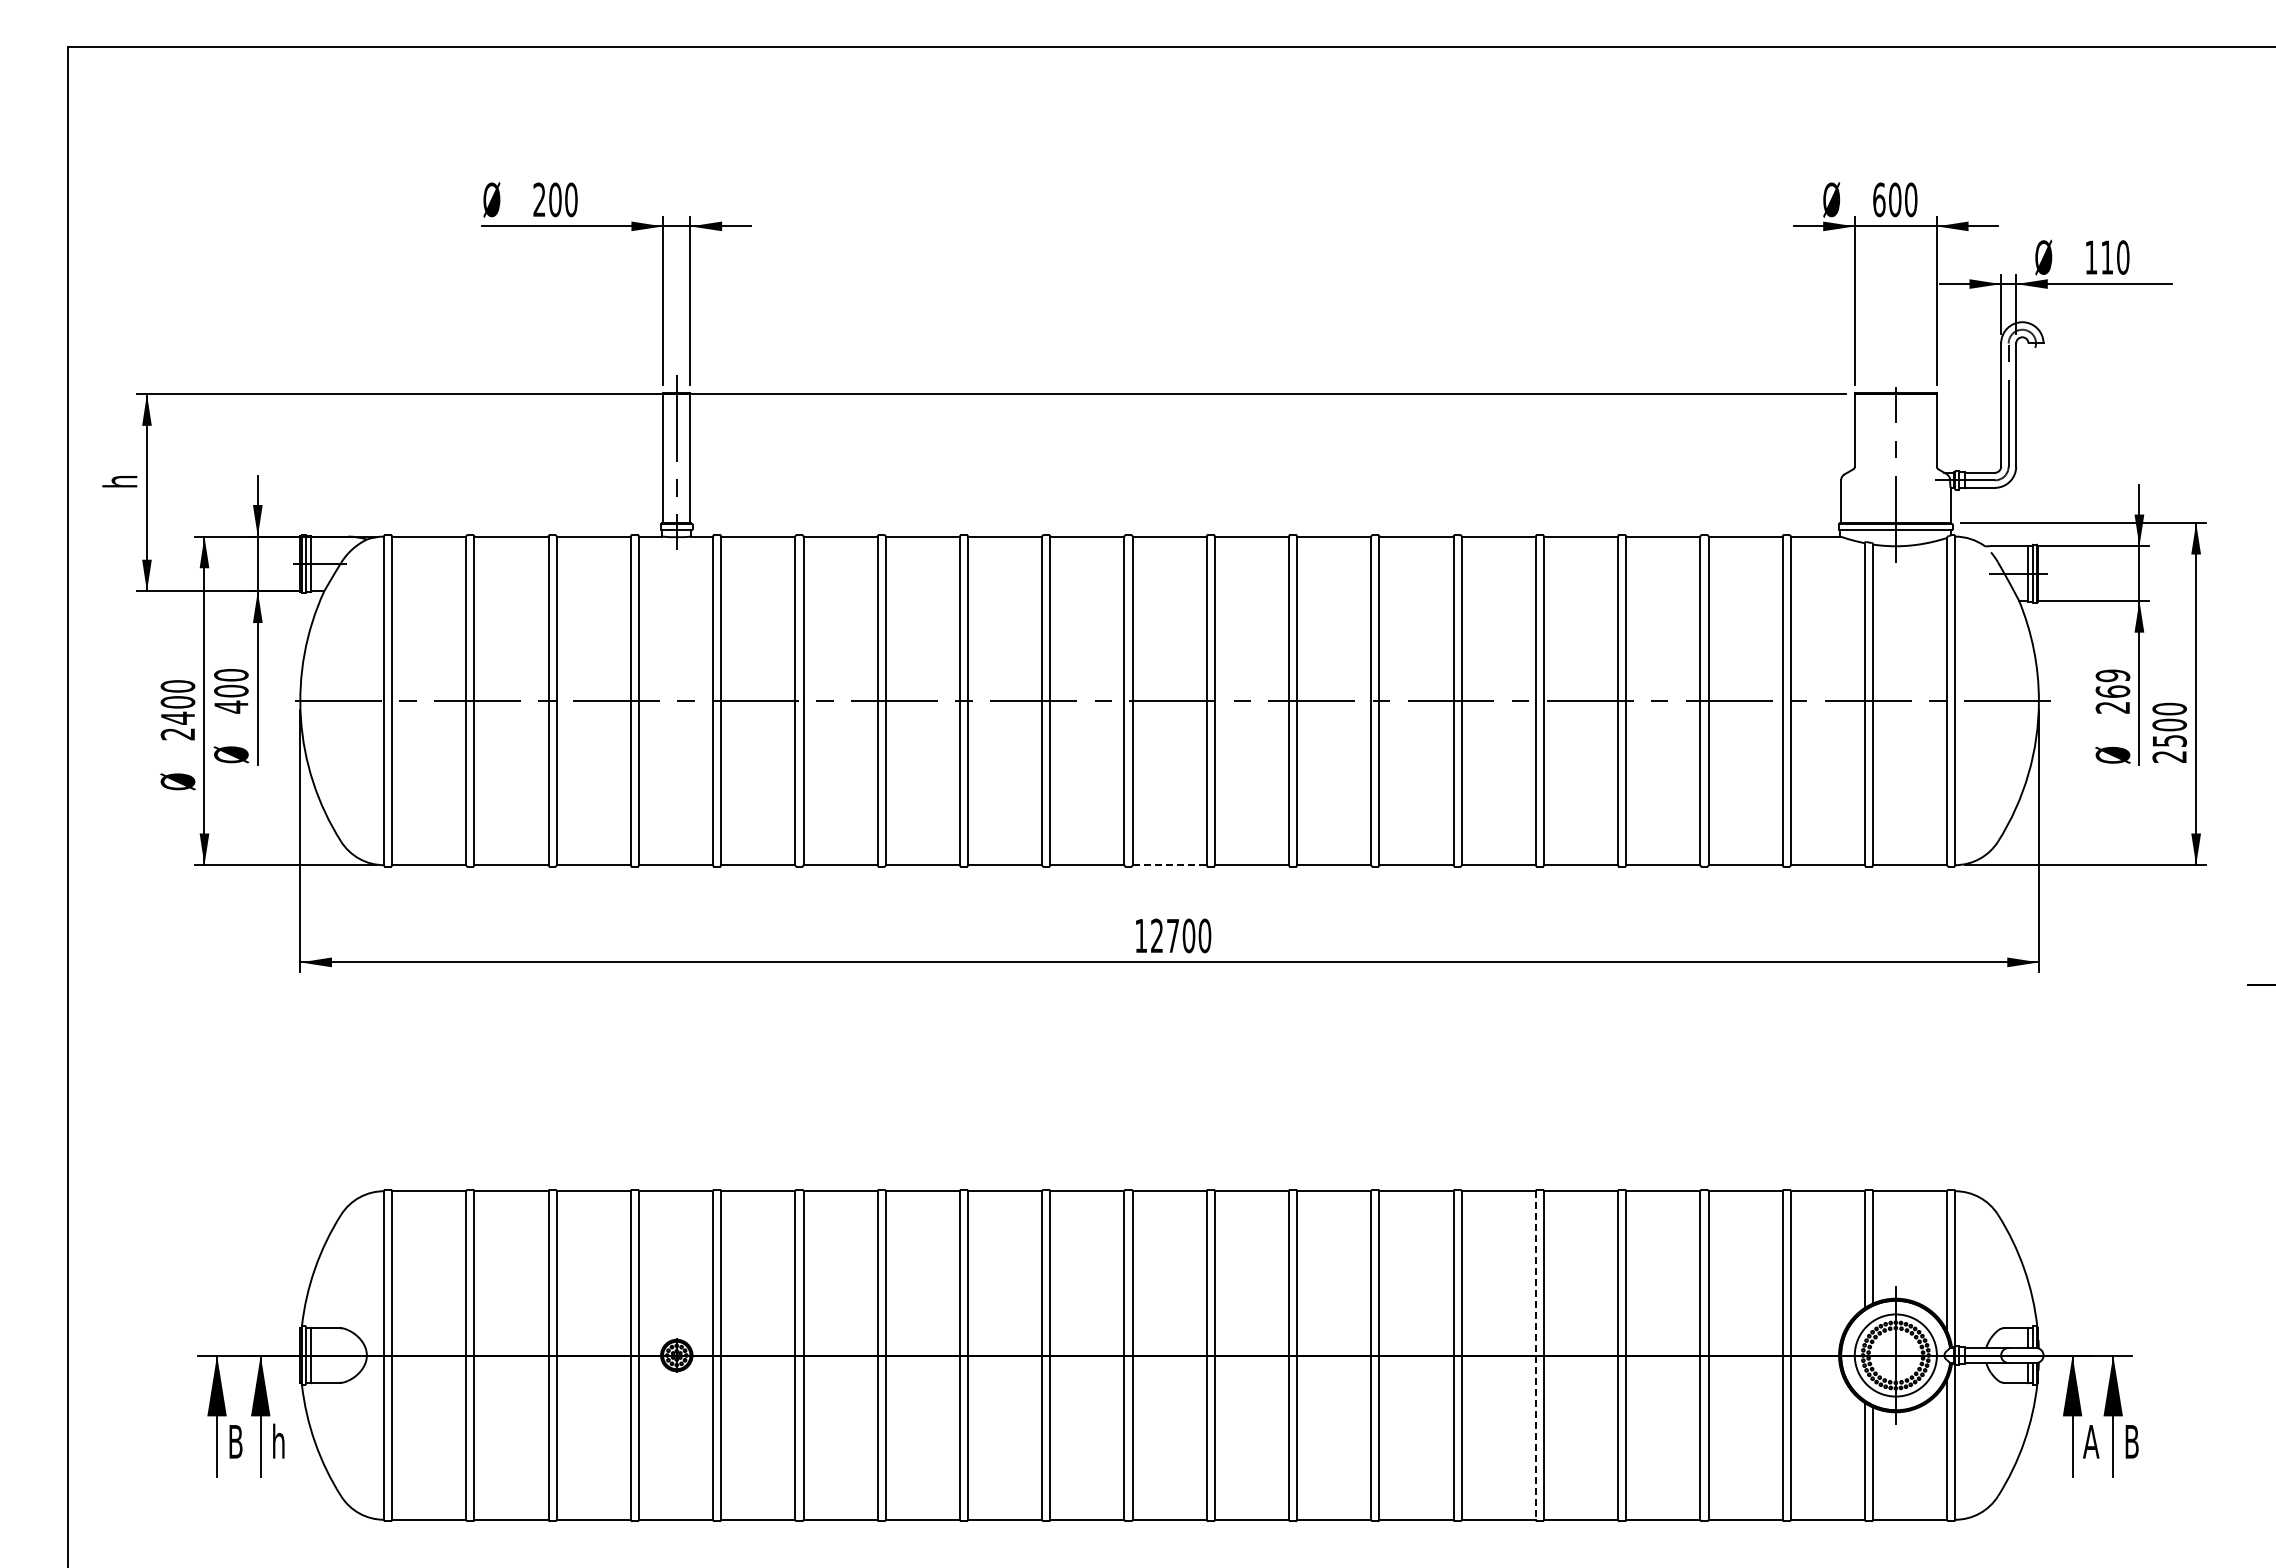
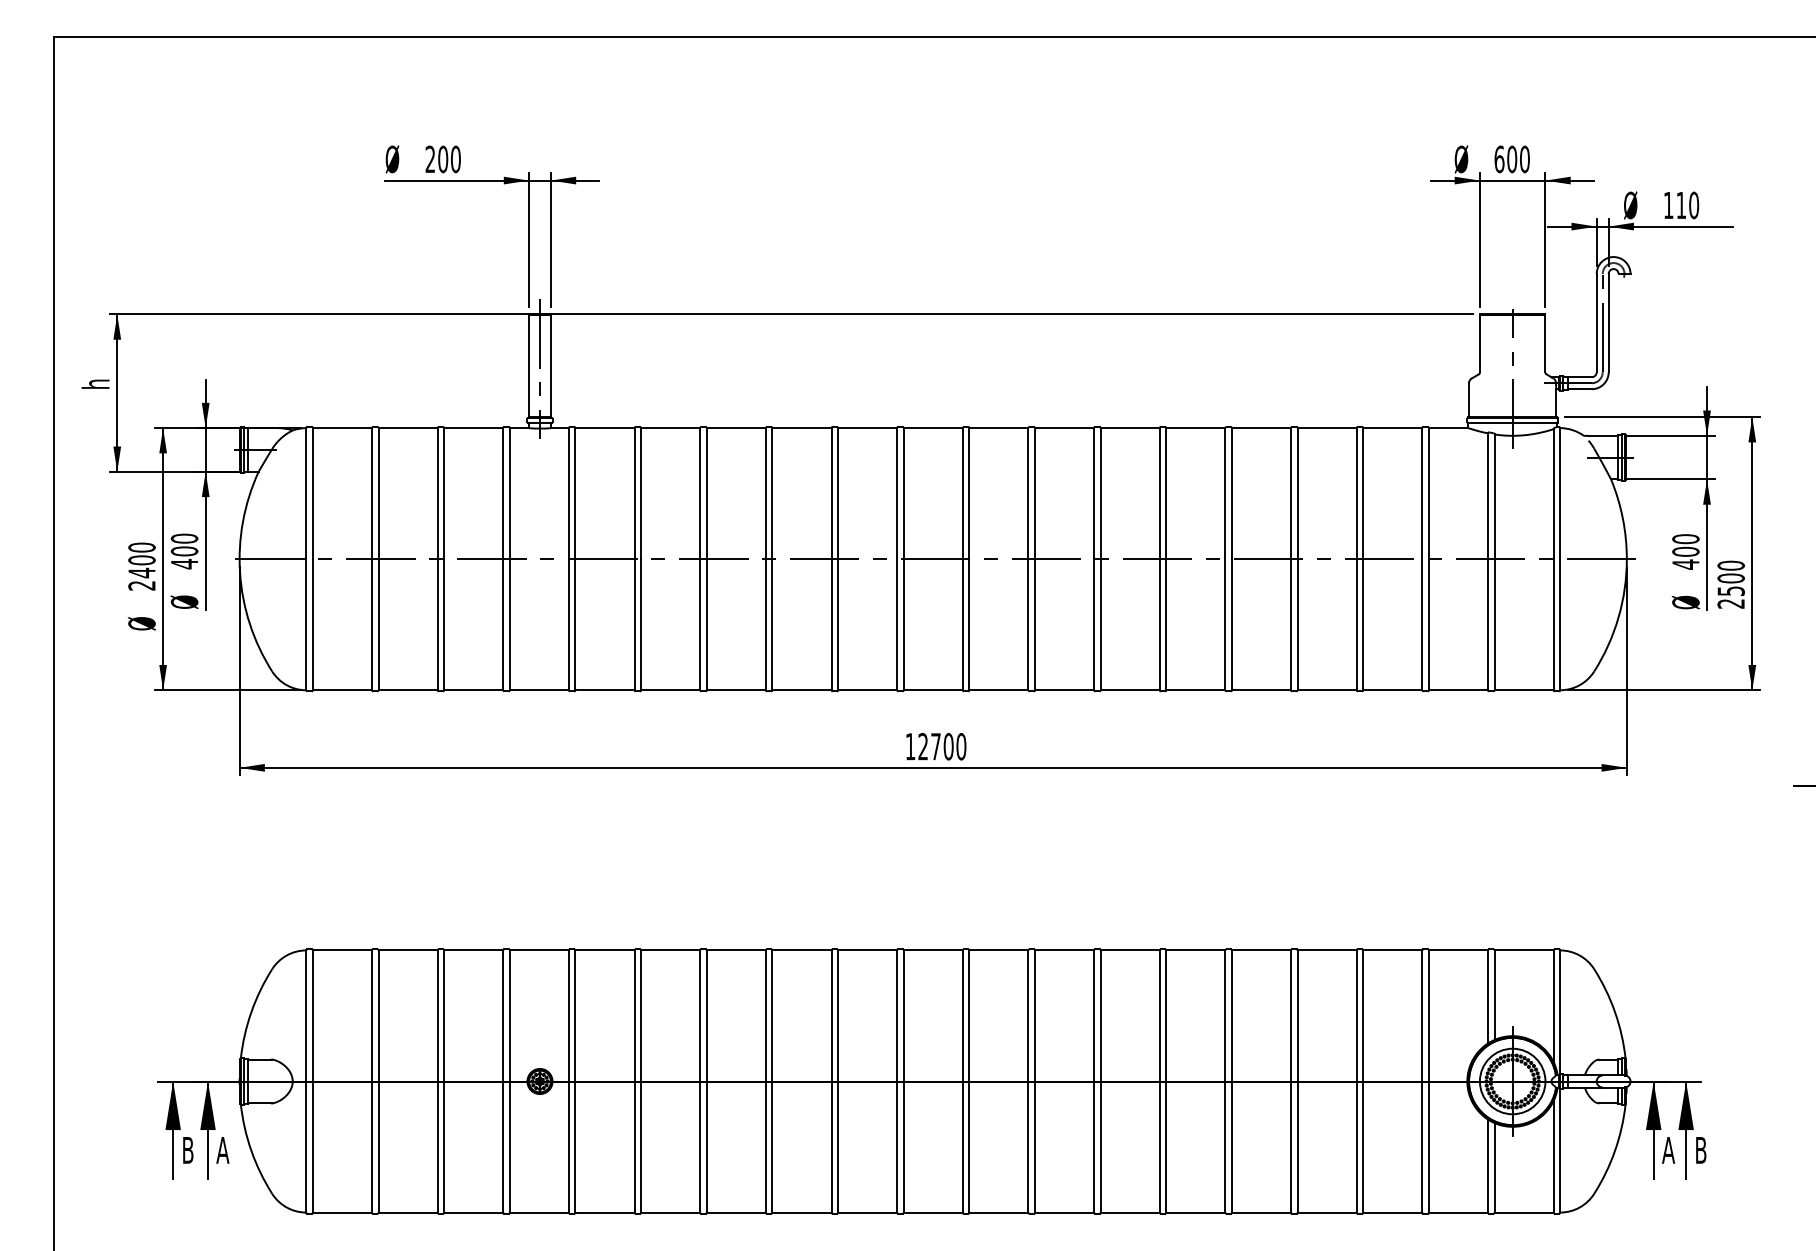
text: (2112, 691) -> (1685, 551), 269 -> 400
line: (1170, 865) -> (933, 690), dashed -> solid
line: (1535, 1356) -> (1225, 1082), dashed -> solid
text: (279, 1440) -> (223, 1149), h -> A

